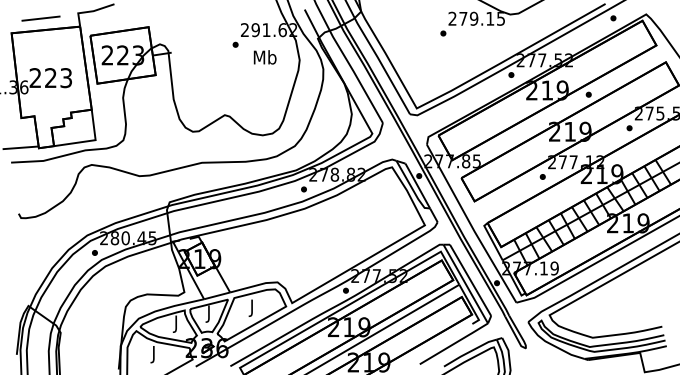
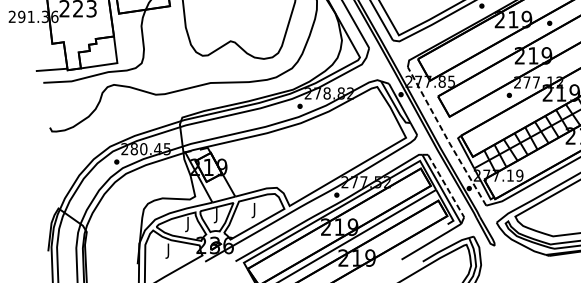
line: (470, 224) -> (446, 137), solid -> dashed
line: (470, 279) -> (446, 185), solid -> dashed

